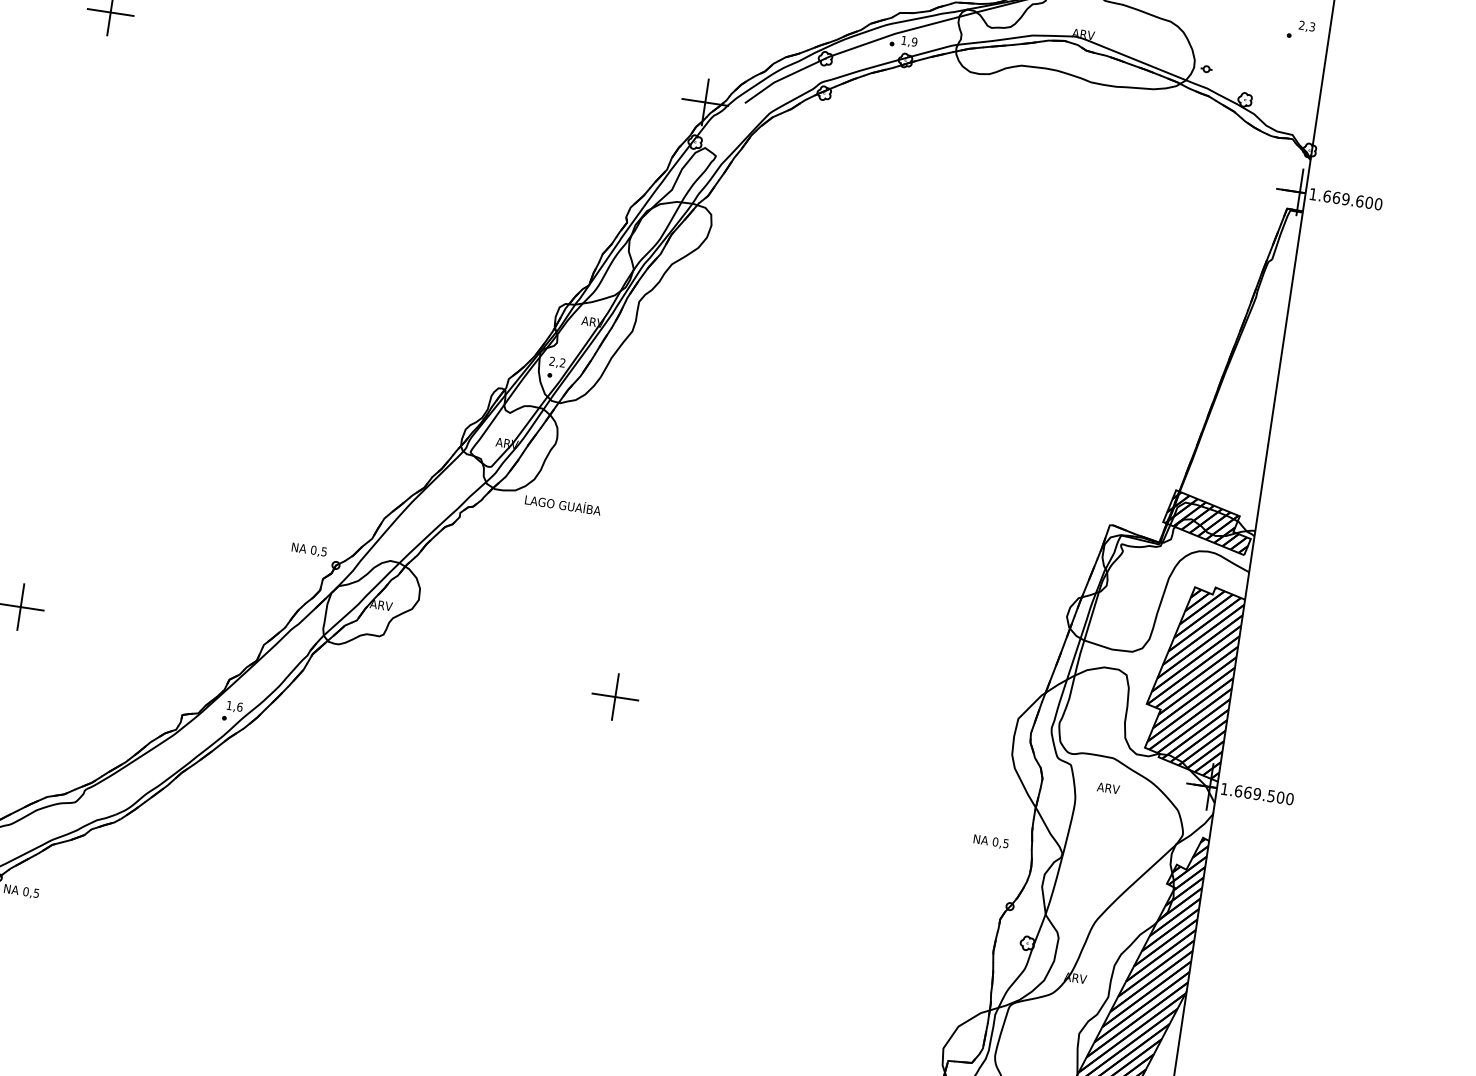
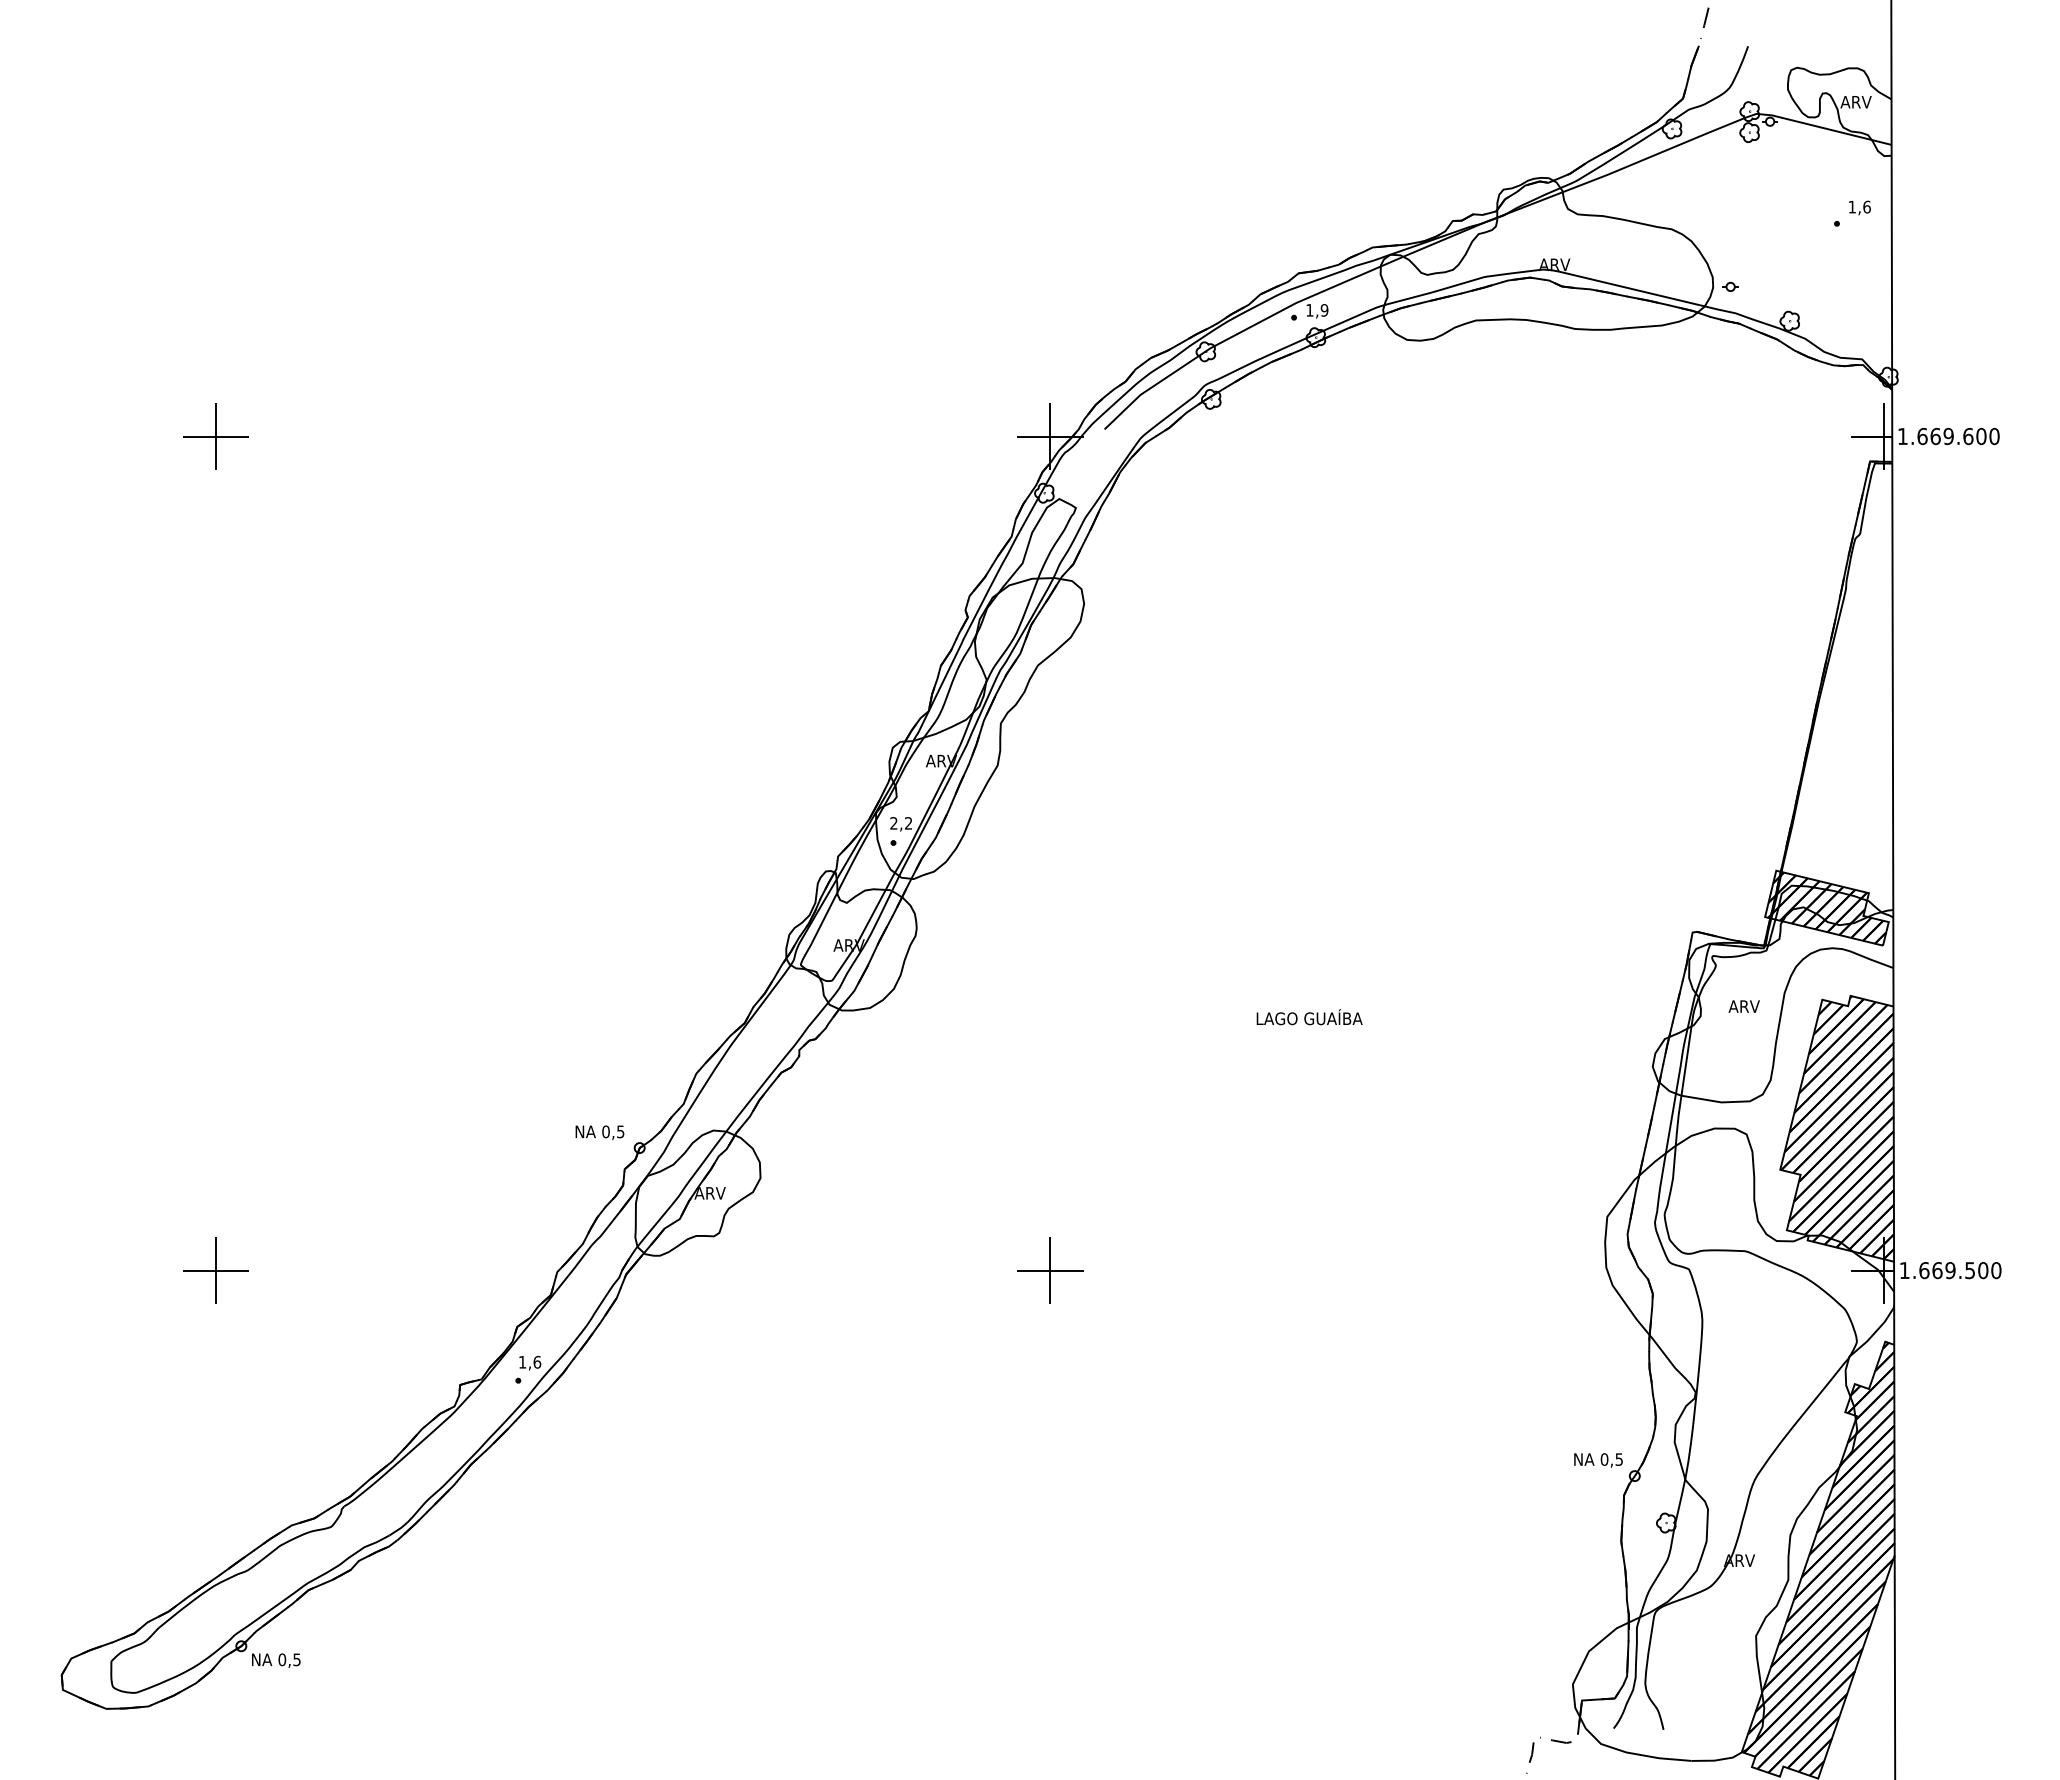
text: (1307, 25) -> (1859, 206), 2,3 -> 1,6
text: (563, 504) -> (1309, 1017), moved
text: (1107, 788) -> (1743, 1006), moved
text: (991, 842) -> (1598, 1460), moved

